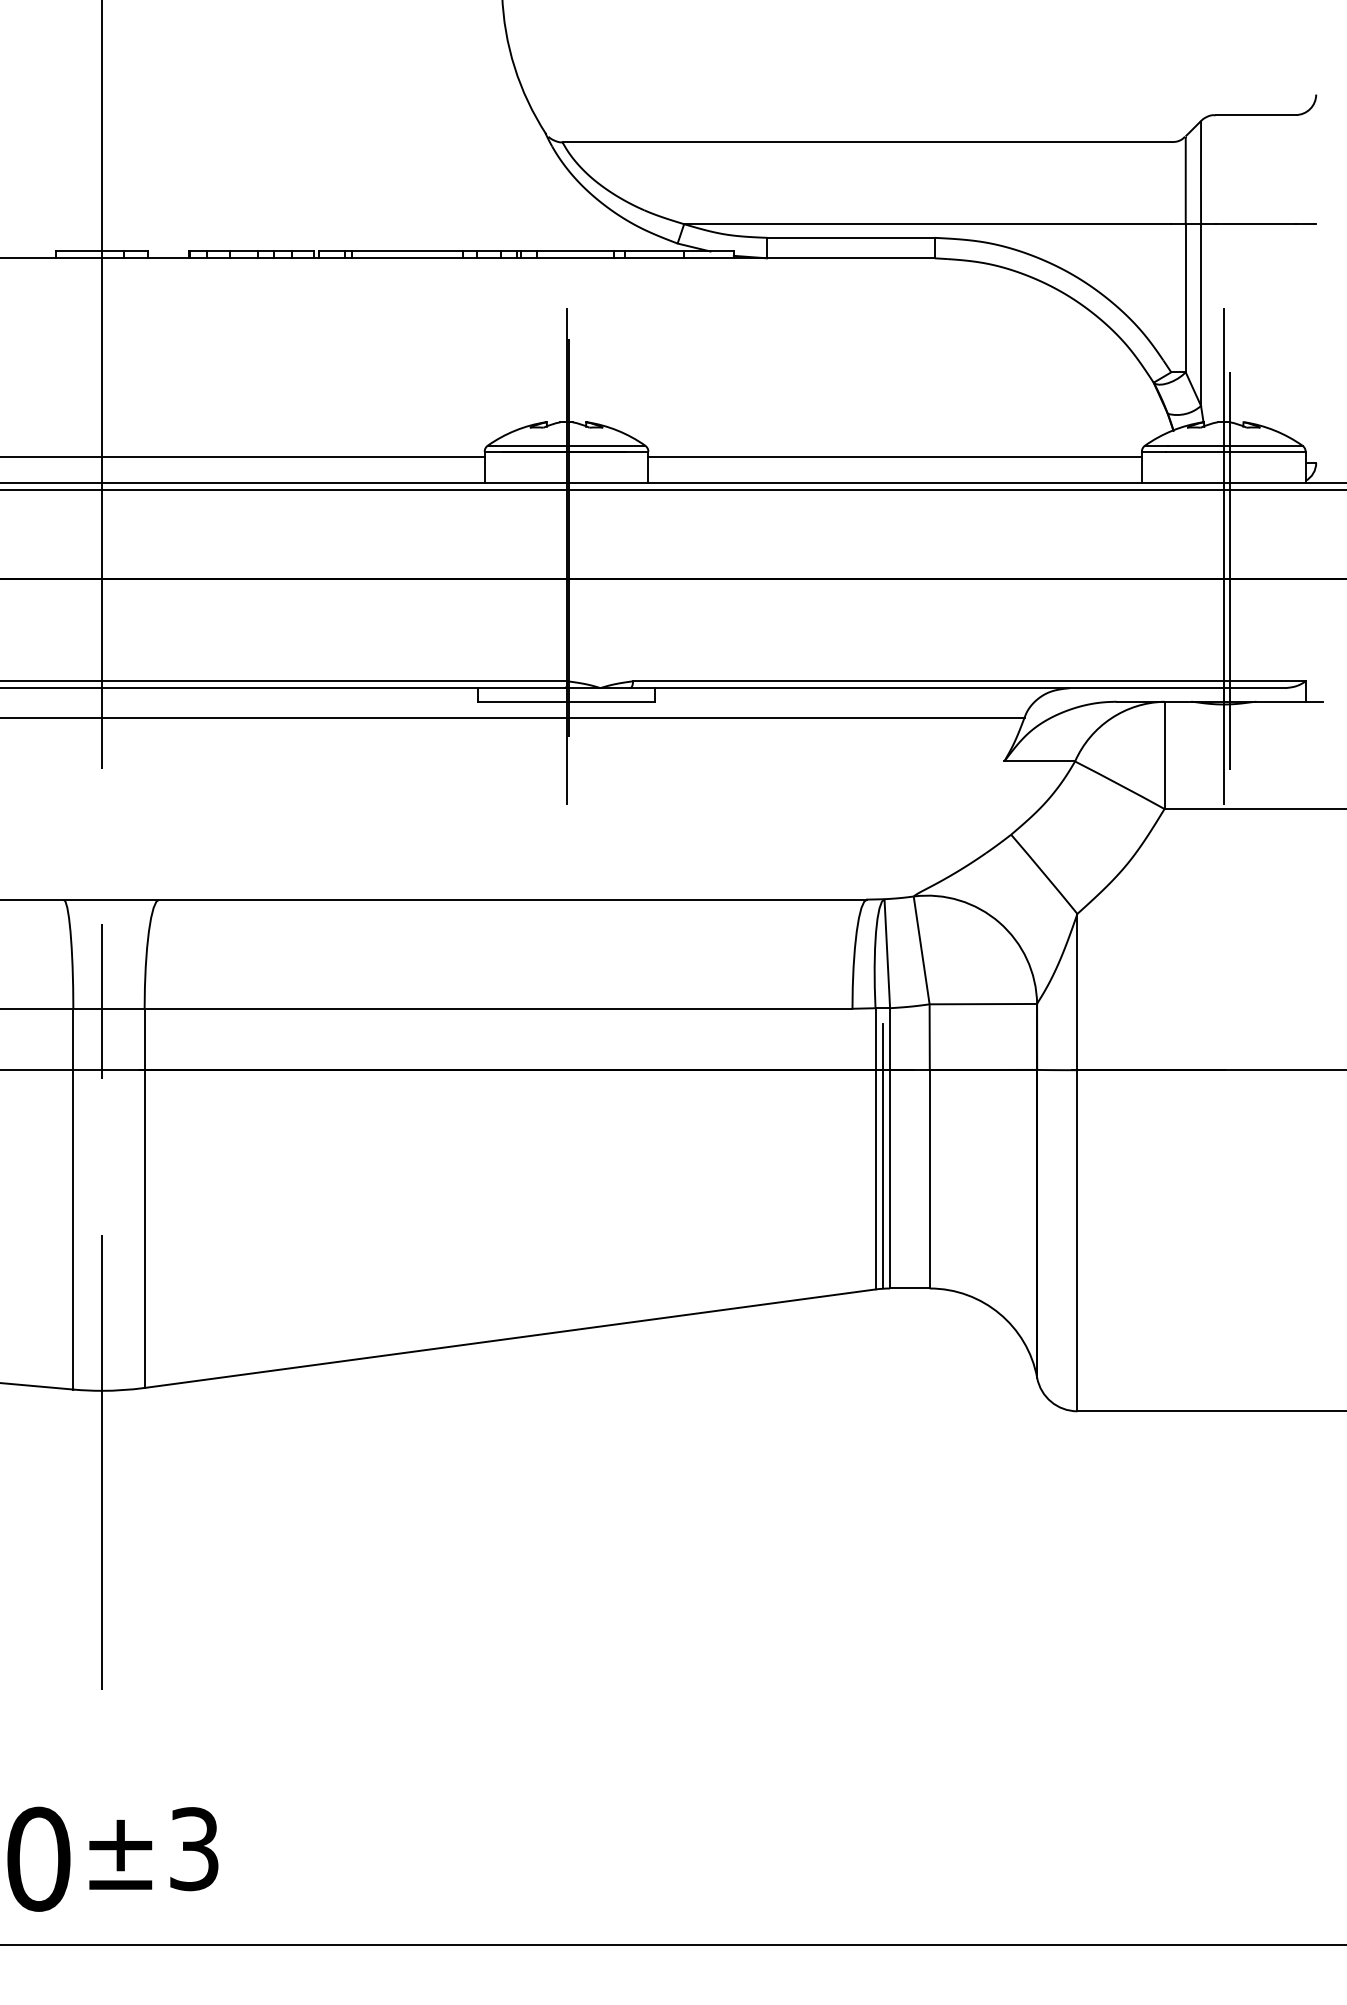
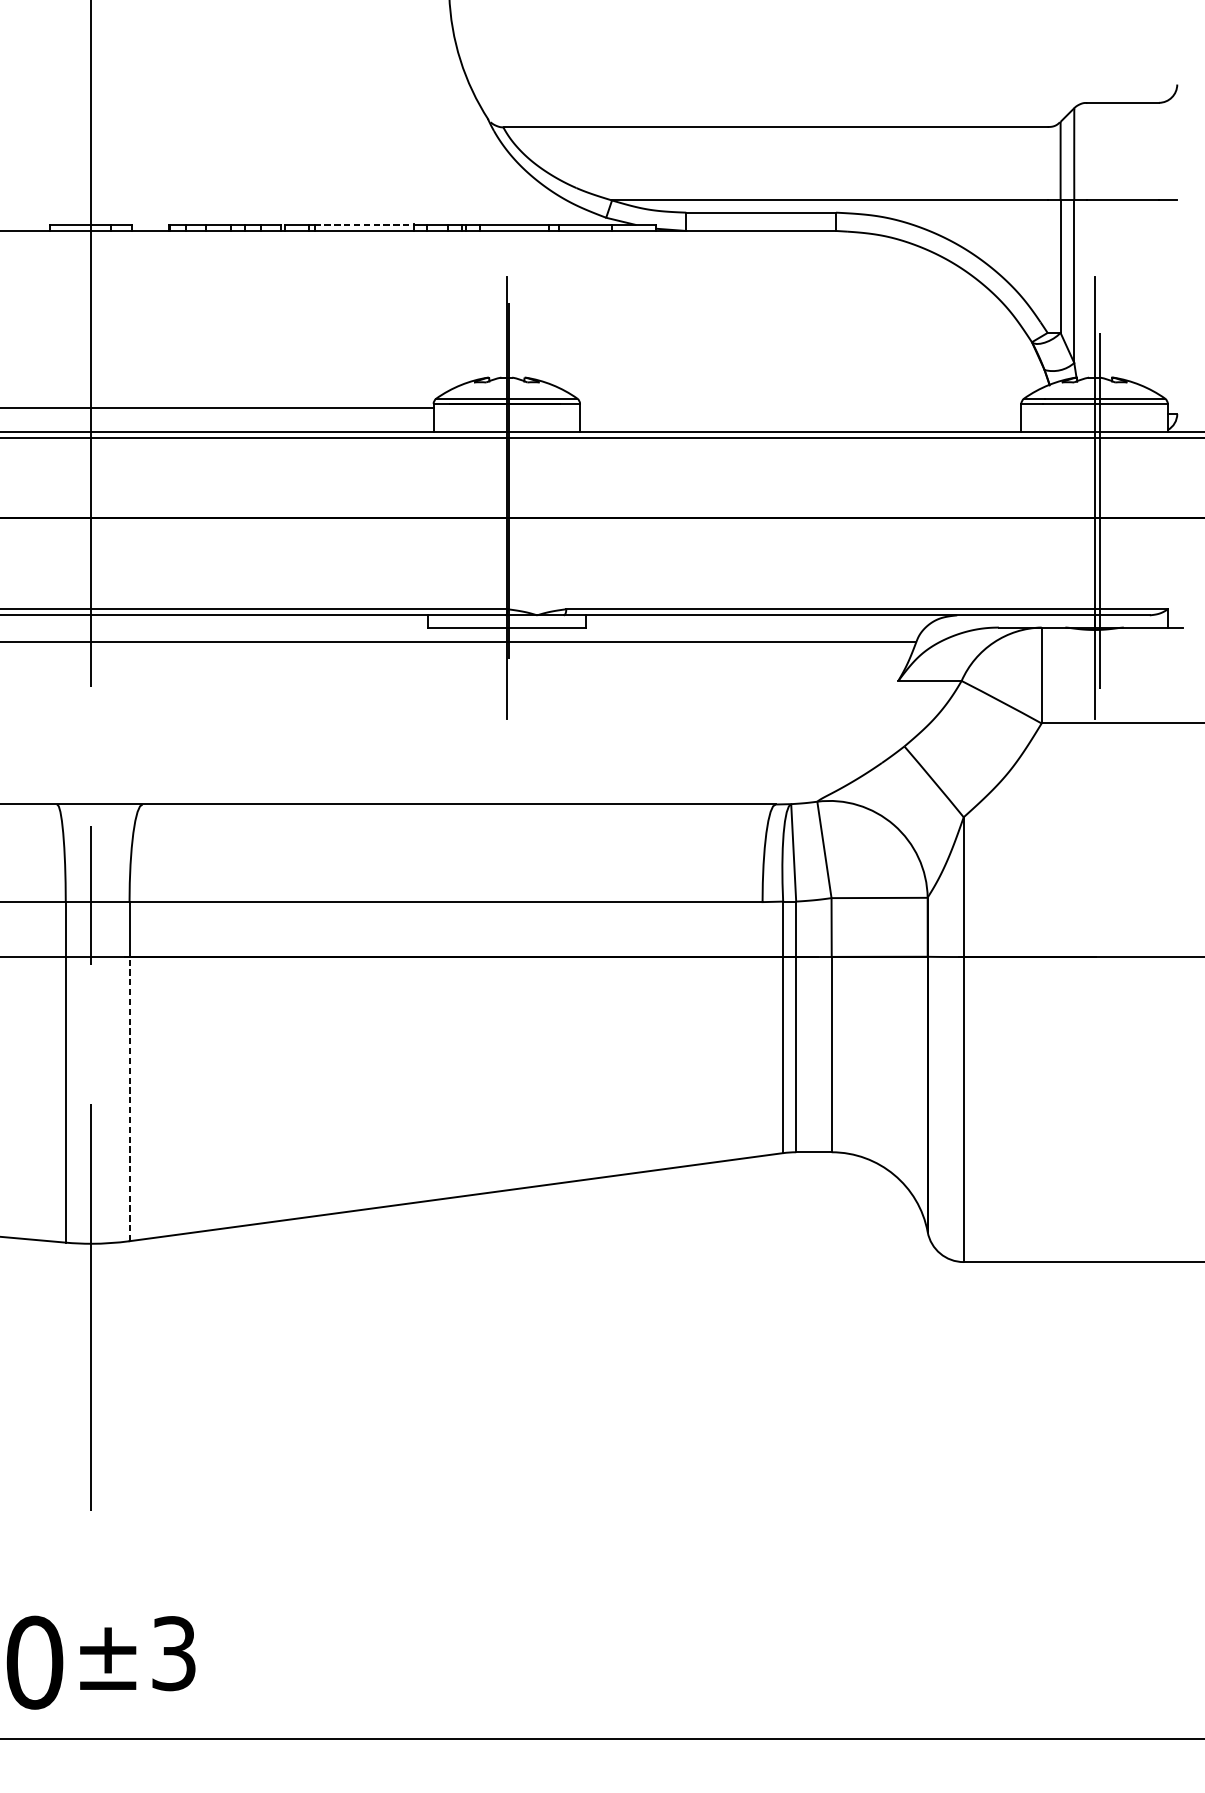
line: (407, 251) -> (364, 224), solid -> dashed
line: (894, 456) -> (800, 408), removed
line: (882, 1155) -> (789, 1033), removed
line: (144, 1229) -> (129, 1099), solid -> dashed

